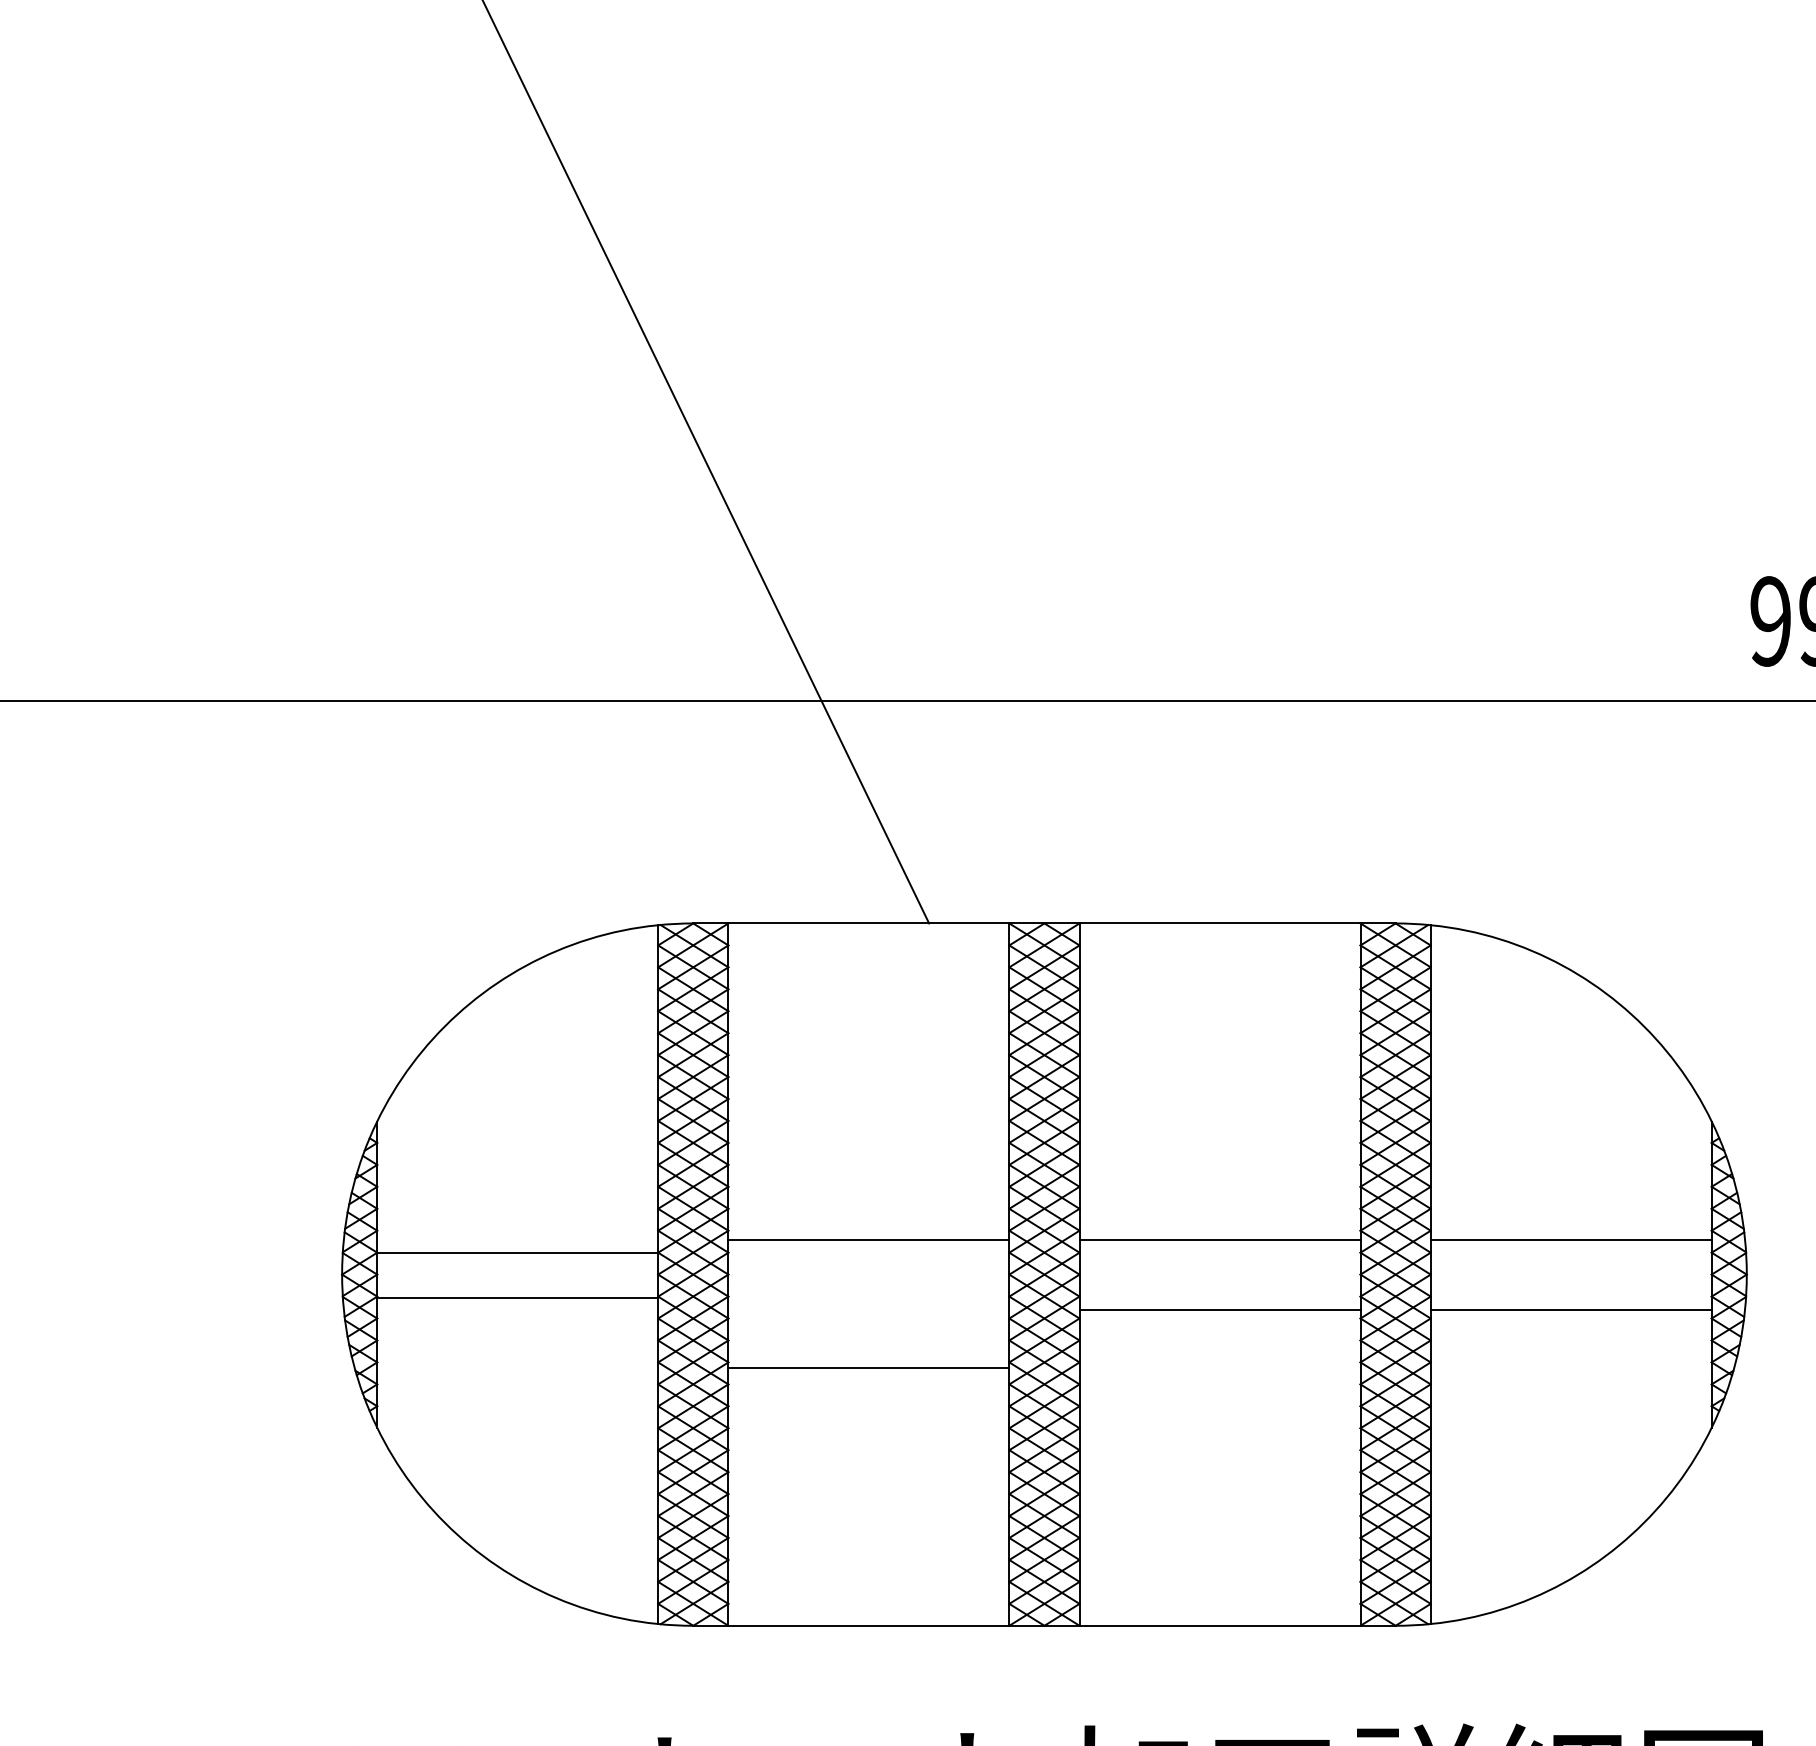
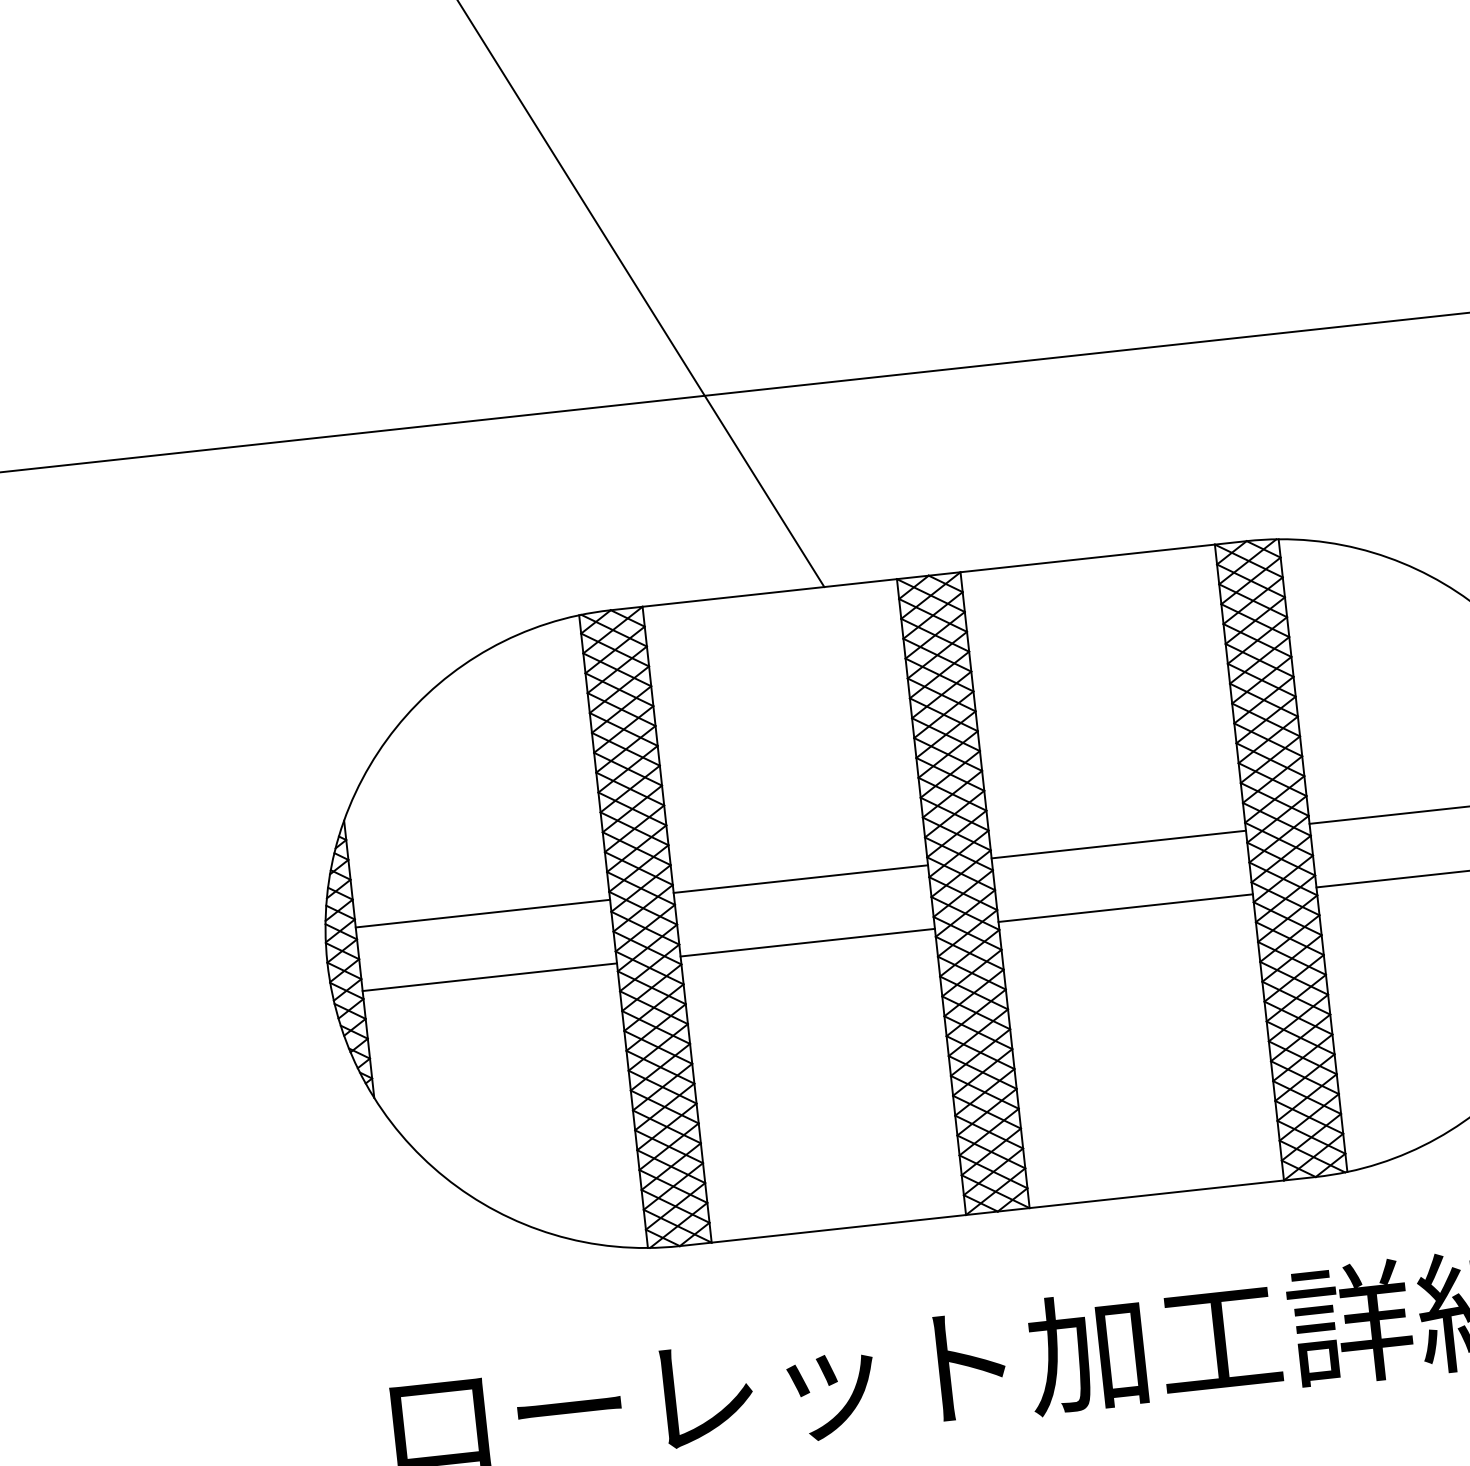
line: (517, 1252) -> (489, 977), moved
line: (517, 1297) -> (482, 913), moved
line: (868, 1367) -> (807, 942), moved

